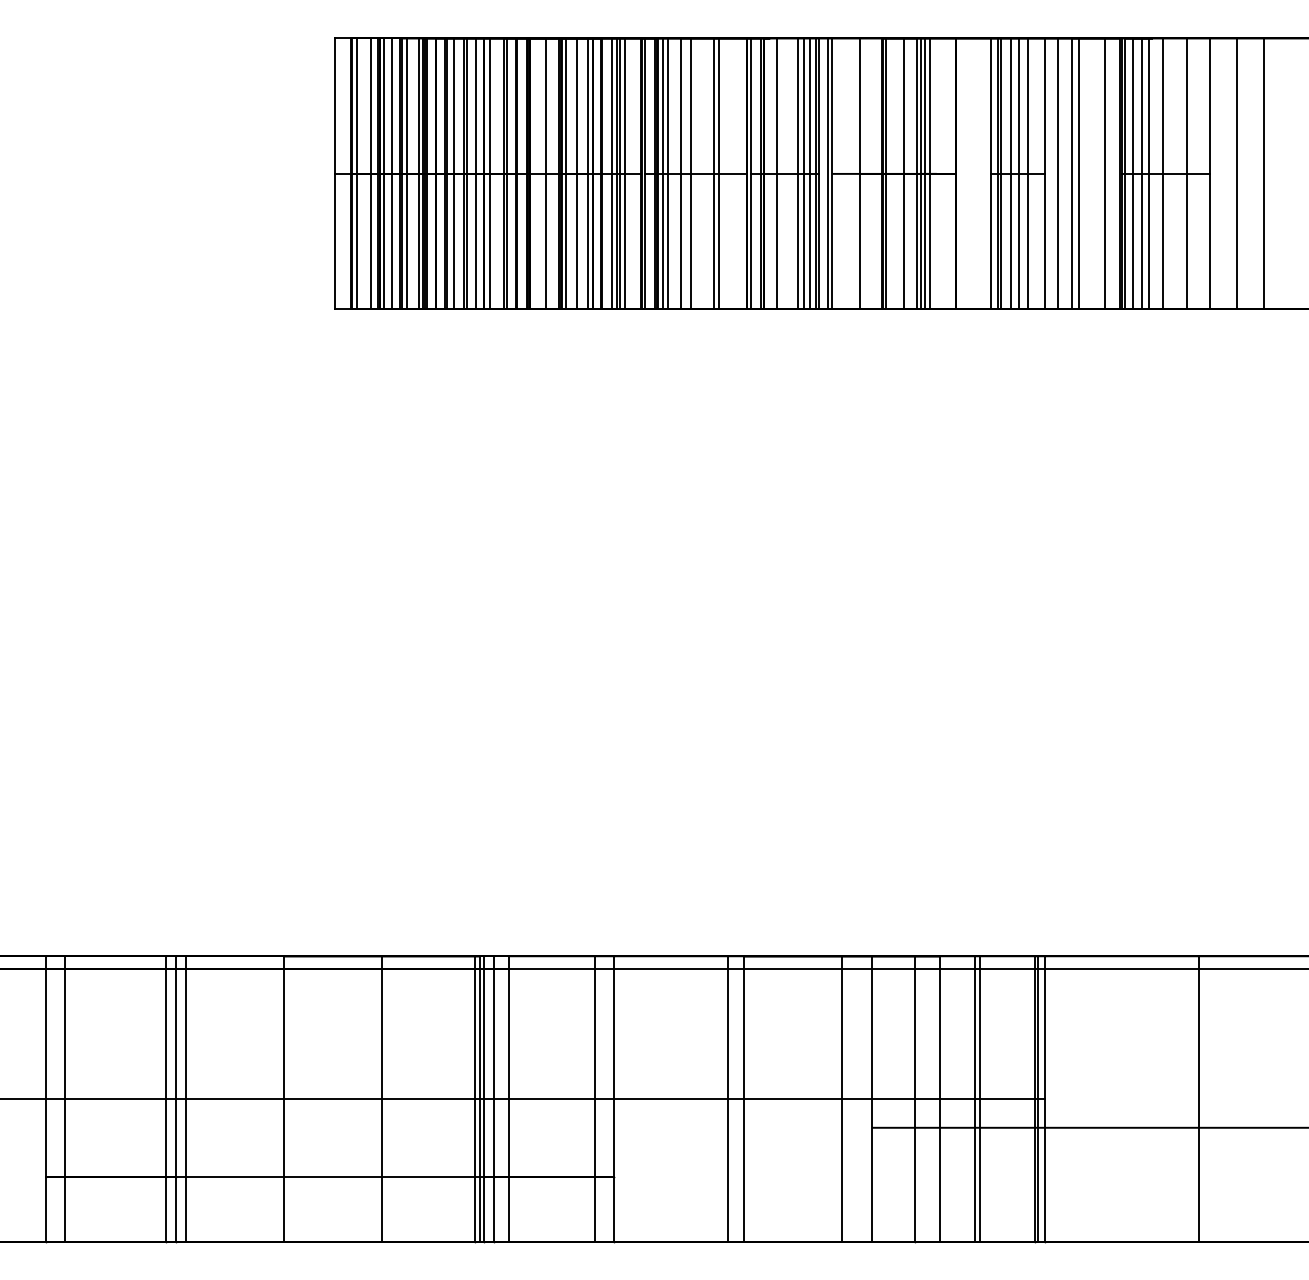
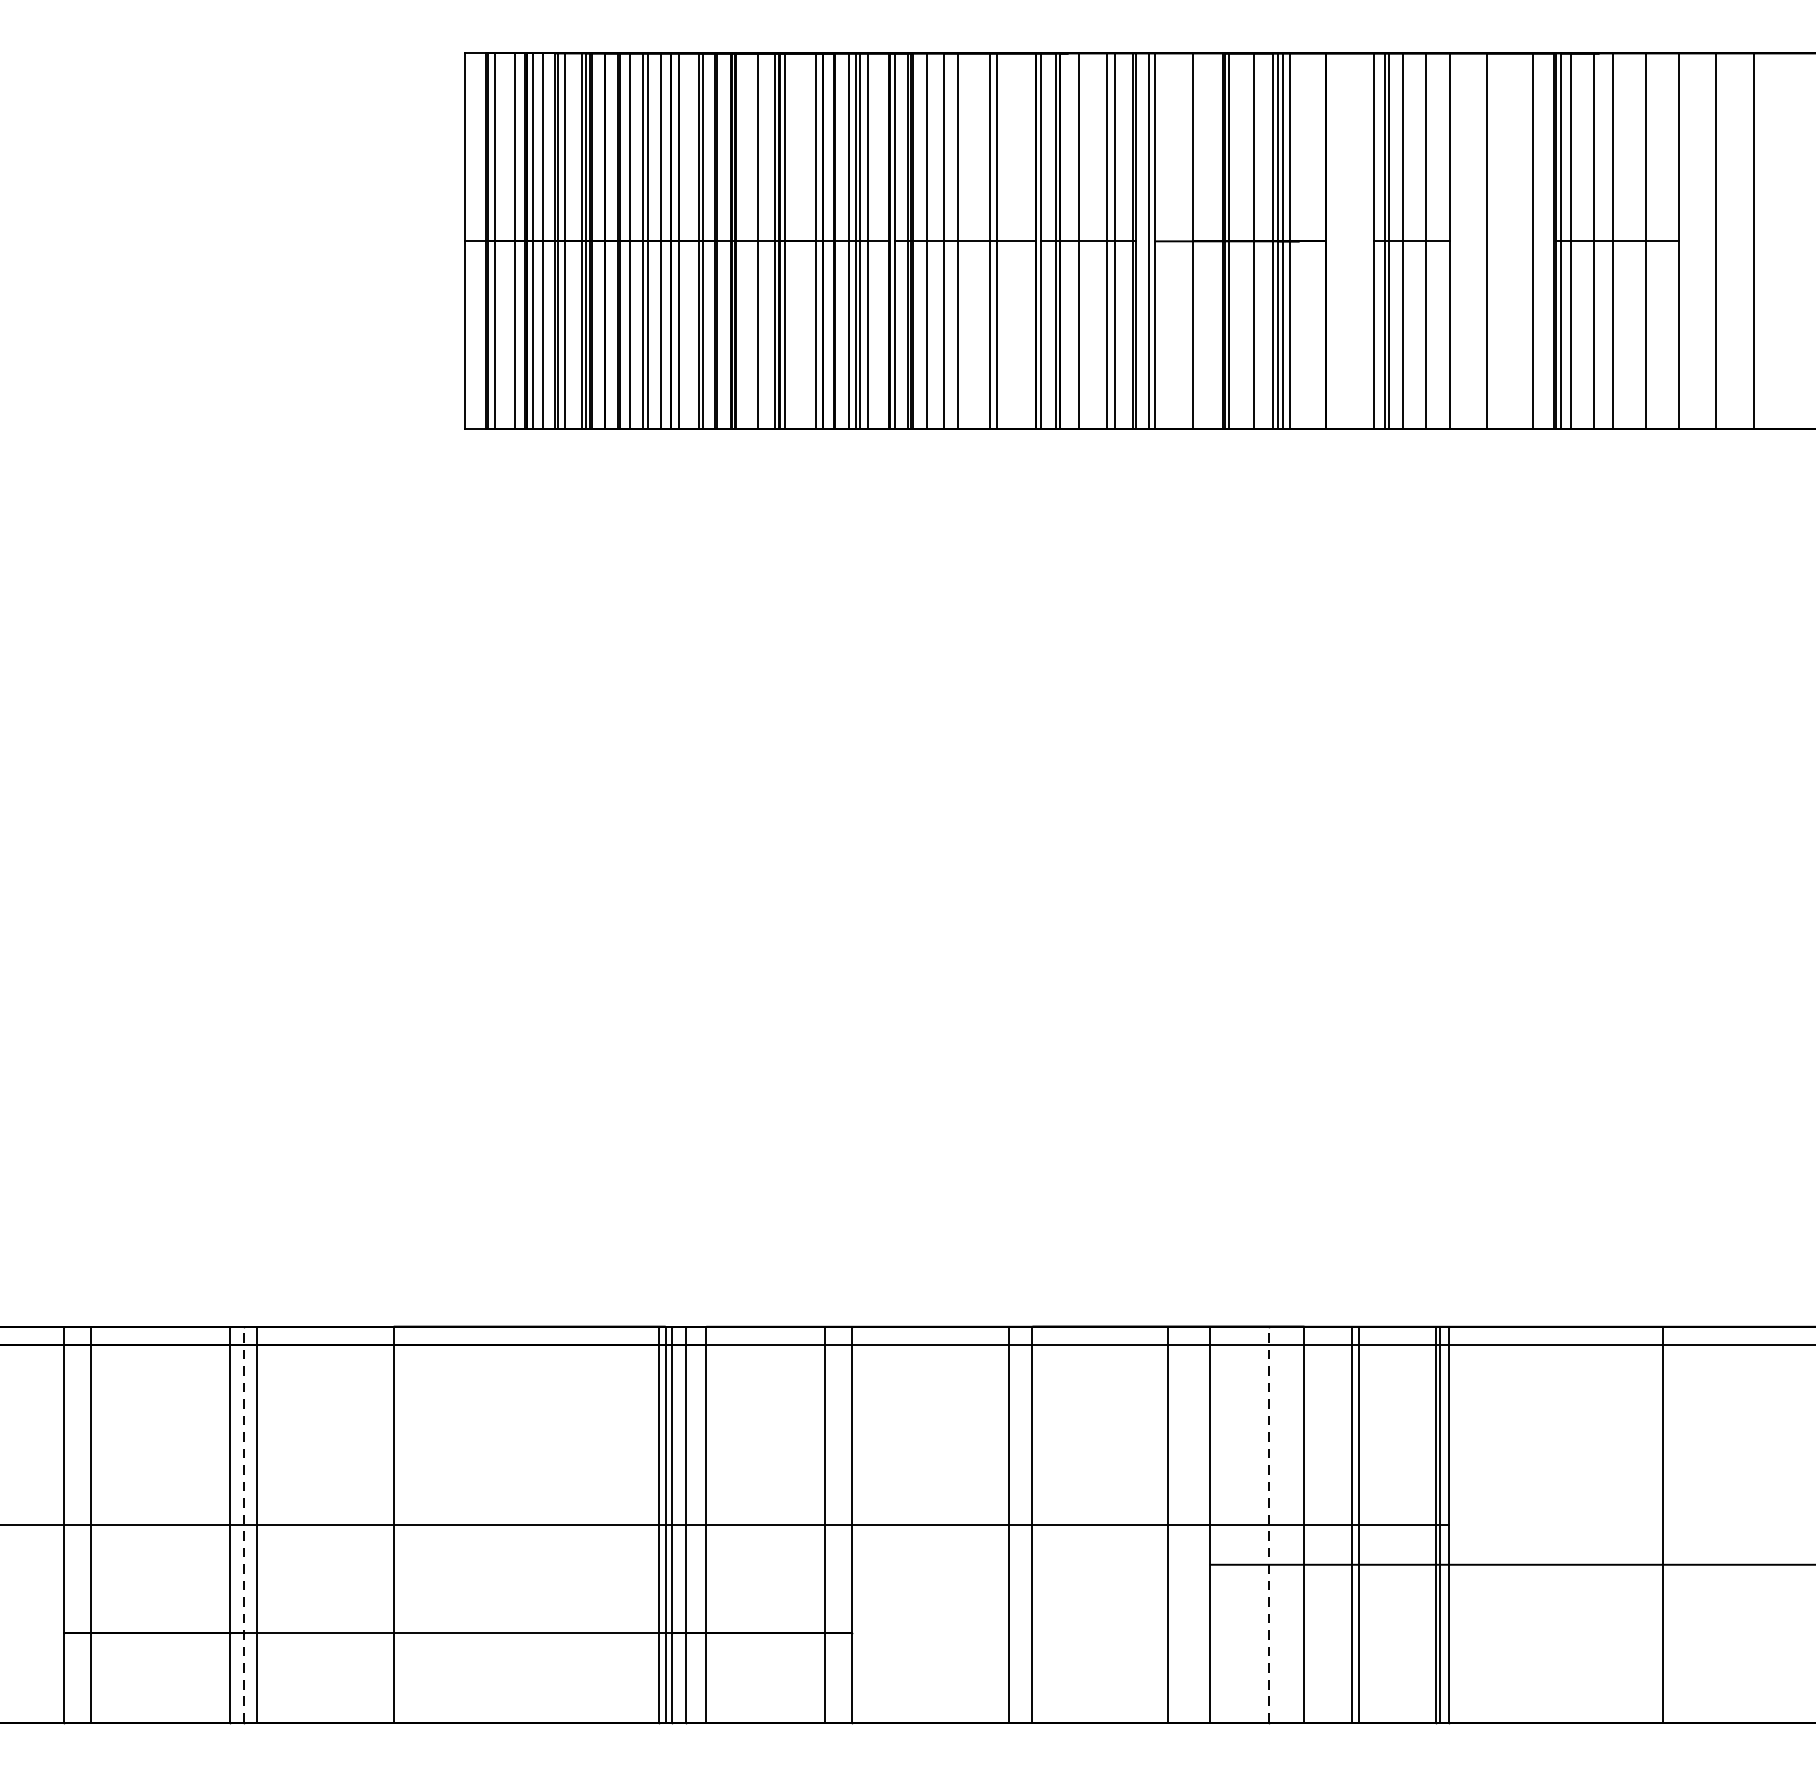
line: (577, 173) -> (801, 240), removed
line: (663, 173) -> (920, 240), removed
line: (810, 173) -> (1124, 240), removed
line: (1018, 173) -> (1413, 240), removed
line: (1057, 173) -> (1467, 240), removed
line: (1079, 173) -> (1497, 240), removed
line: (1142, 173) -> (1585, 240), removed
line: (175, 1098) -> (243, 1524), solid -> dashed
line: (381, 1098) -> (529, 1524), removed
line: (914, 1098) -> (1268, 1524), solid -> dashed

